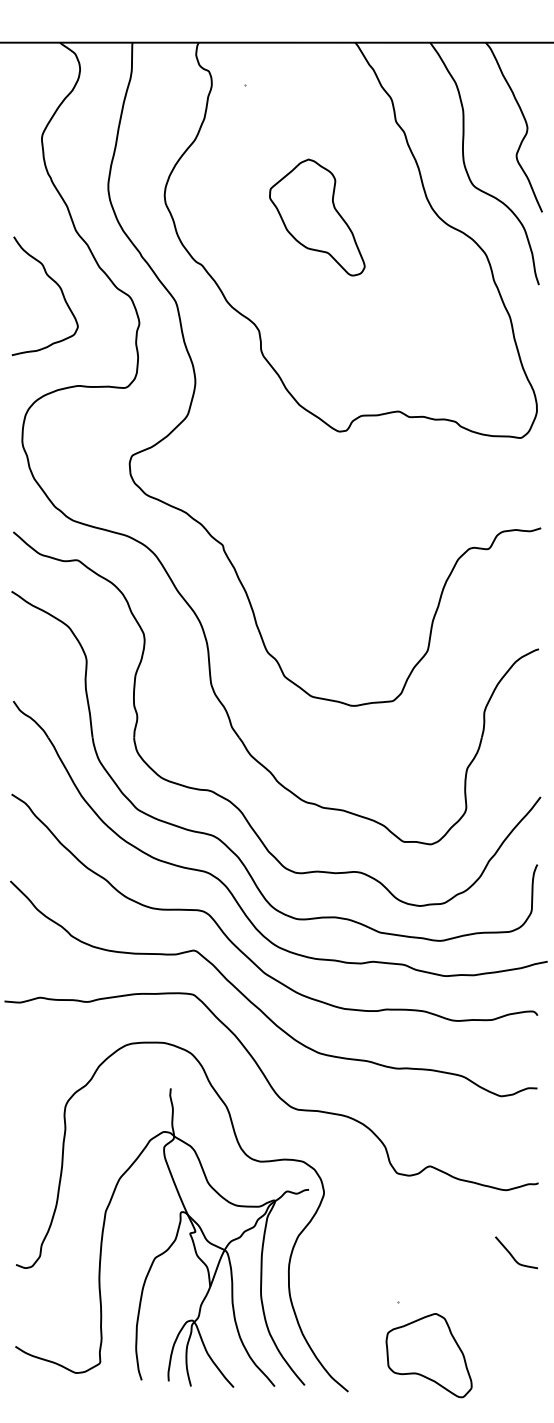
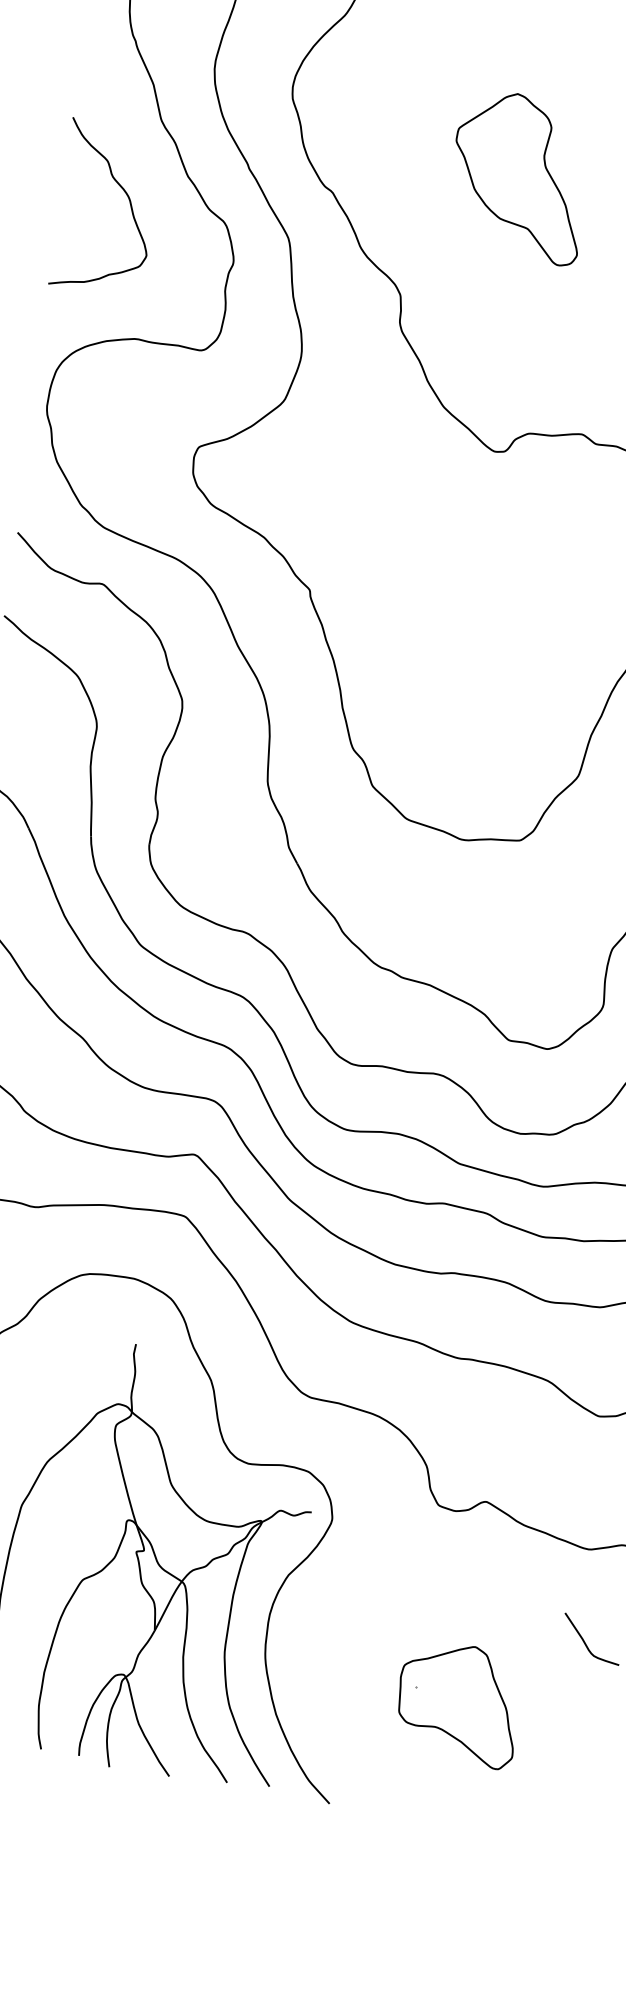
part: (317, 217) -> (519, 177), moved
part: (428, 1355) -> (457, 1704), moved

